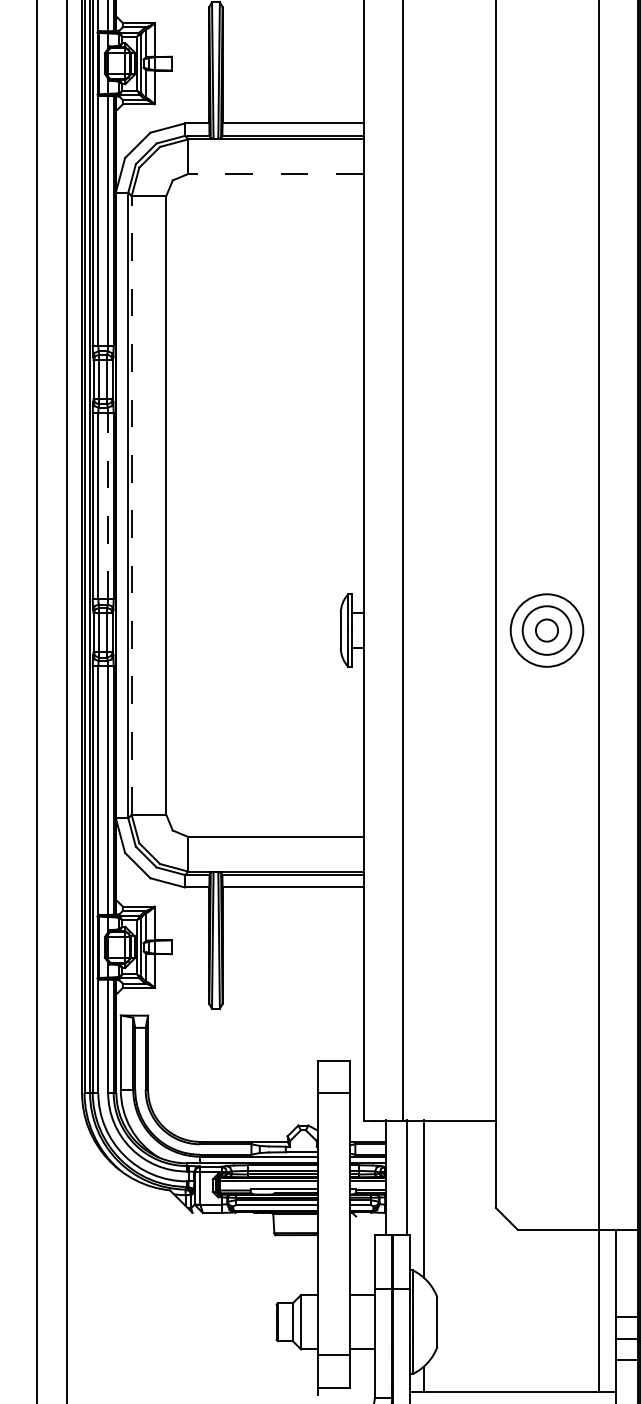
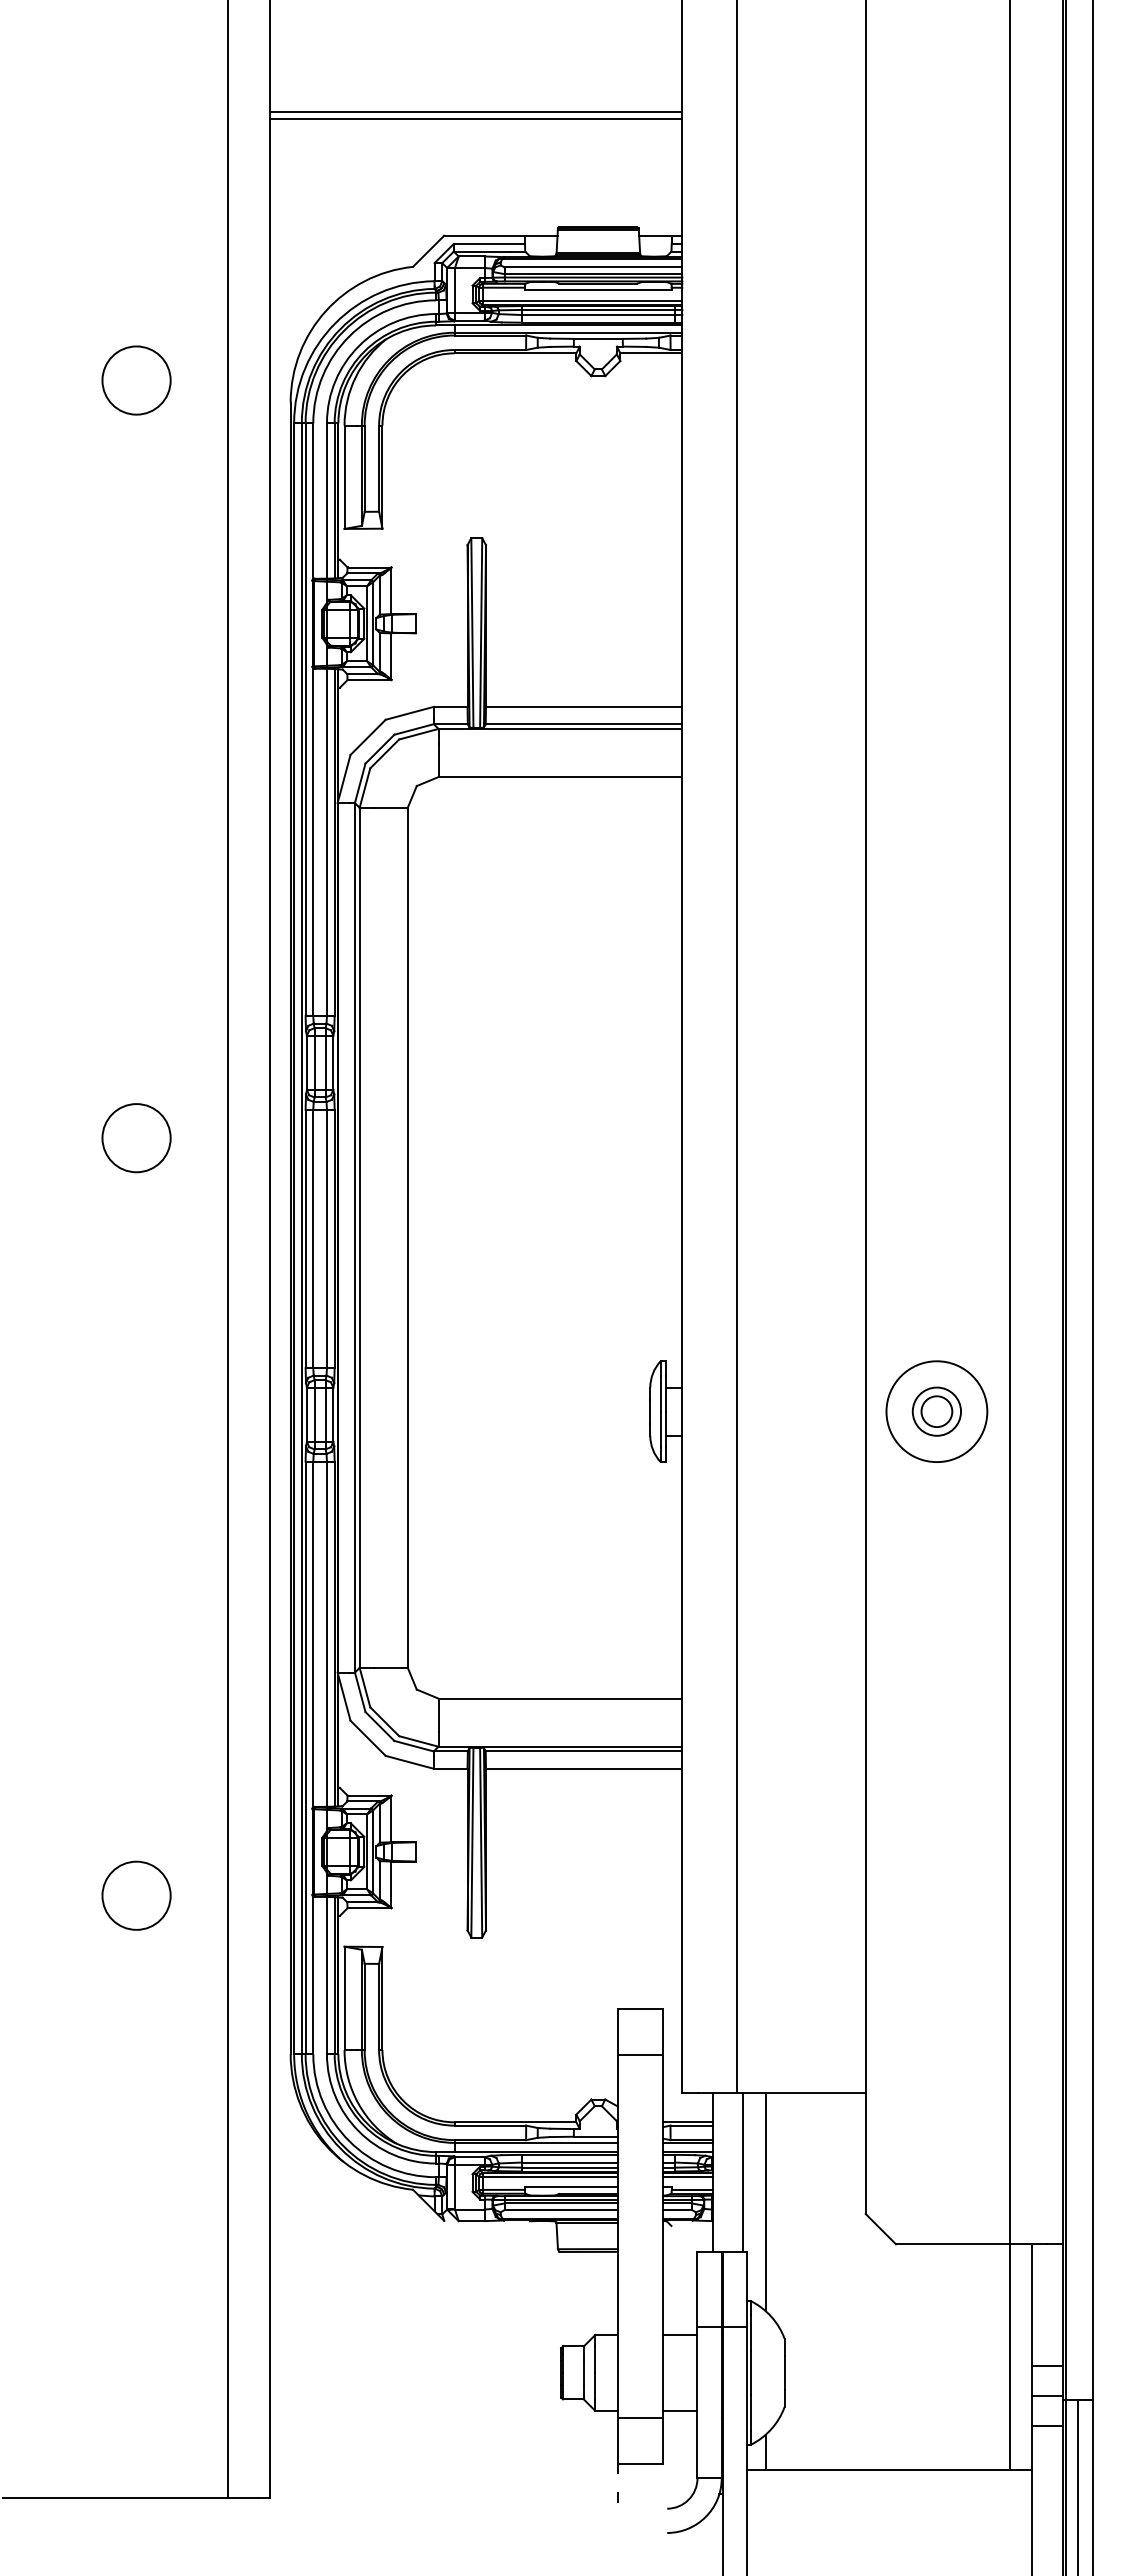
line: (276, 174) -> (560, 777), dashed -> solid
line: (107, 505) -> (326, 1238), dashed -> solid
line: (131, 505) -> (359, 1237), dashed -> solid
circle: (546, 630) -> (936, 1411), size x0.71

